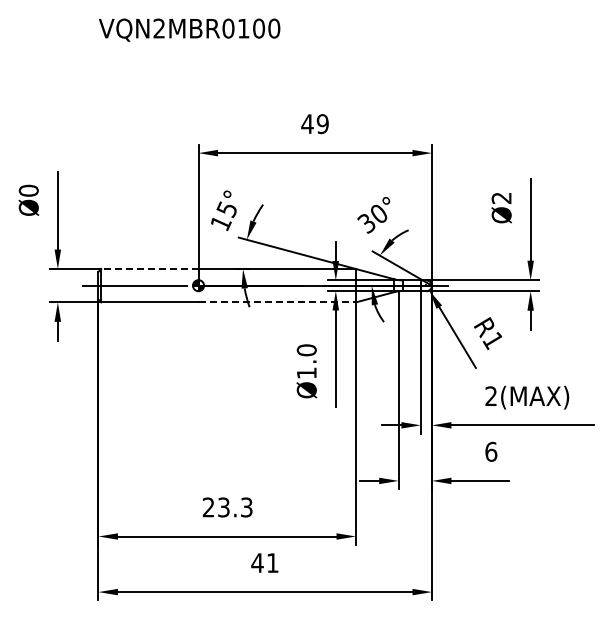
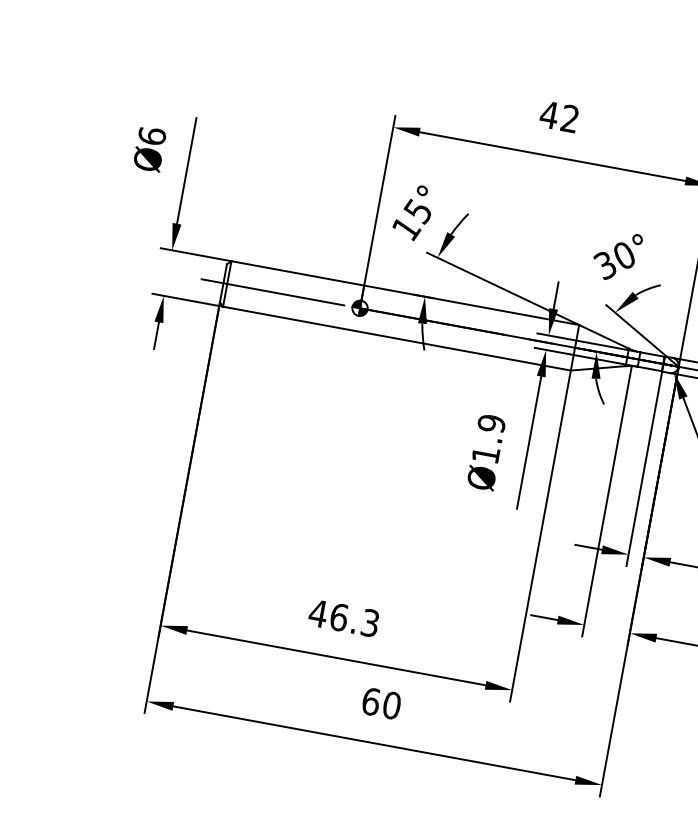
text: (322, 124) -> (569, 119), 49 -> 42
text: (28, 190) -> (151, 135), Ø0 -> Ø6
line: (149, 269) -> (297, 273), dashed -> solid
line: (277, 302) -> (463, 351), dashed -> solid
text: (306, 350) -> (491, 423), Ø1.0 -> Ø1.9
text: (215, 507) -> (327, 615), 23.3 -> 46.3
text: (264, 563) -> (380, 704), 41 -> 60

